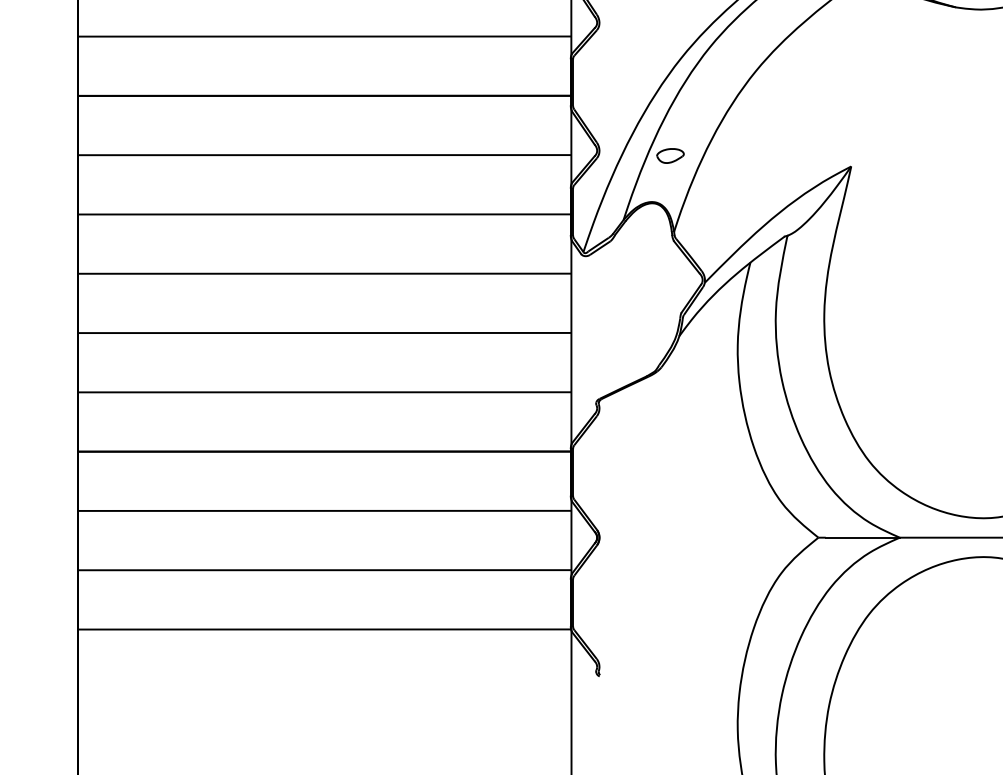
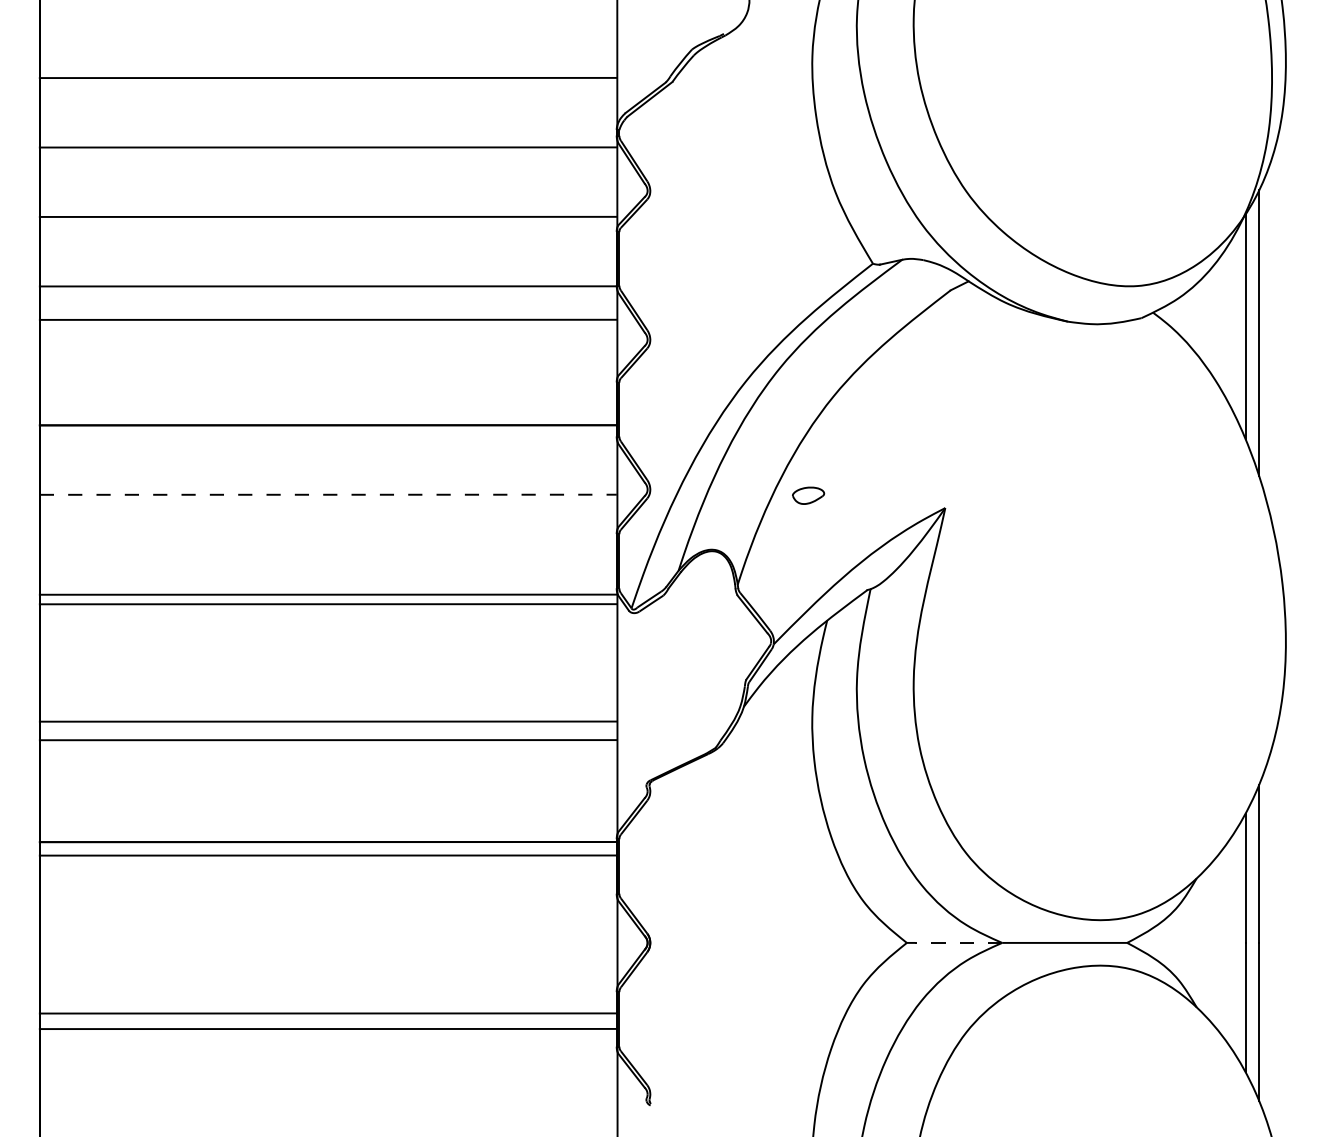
line: (323, 36) -> (327, 319), moved
line: (324, 154) -> (328, 494), solid -> dashed
part: (670, 155) -> (808, 495), moved
line: (323, 214) -> (327, 604), moved
line: (323, 273) -> (327, 594), moved
line: (323, 333) -> (327, 740), moved
line: (323, 392) -> (327, 721), moved
line: (323, 510) -> (327, 855), moved
line: (862, 537) -> (958, 942), solid -> dashed
line: (323, 569) -> (327, 1028), moved
line: (323, 629) -> (327, 1013), moved

